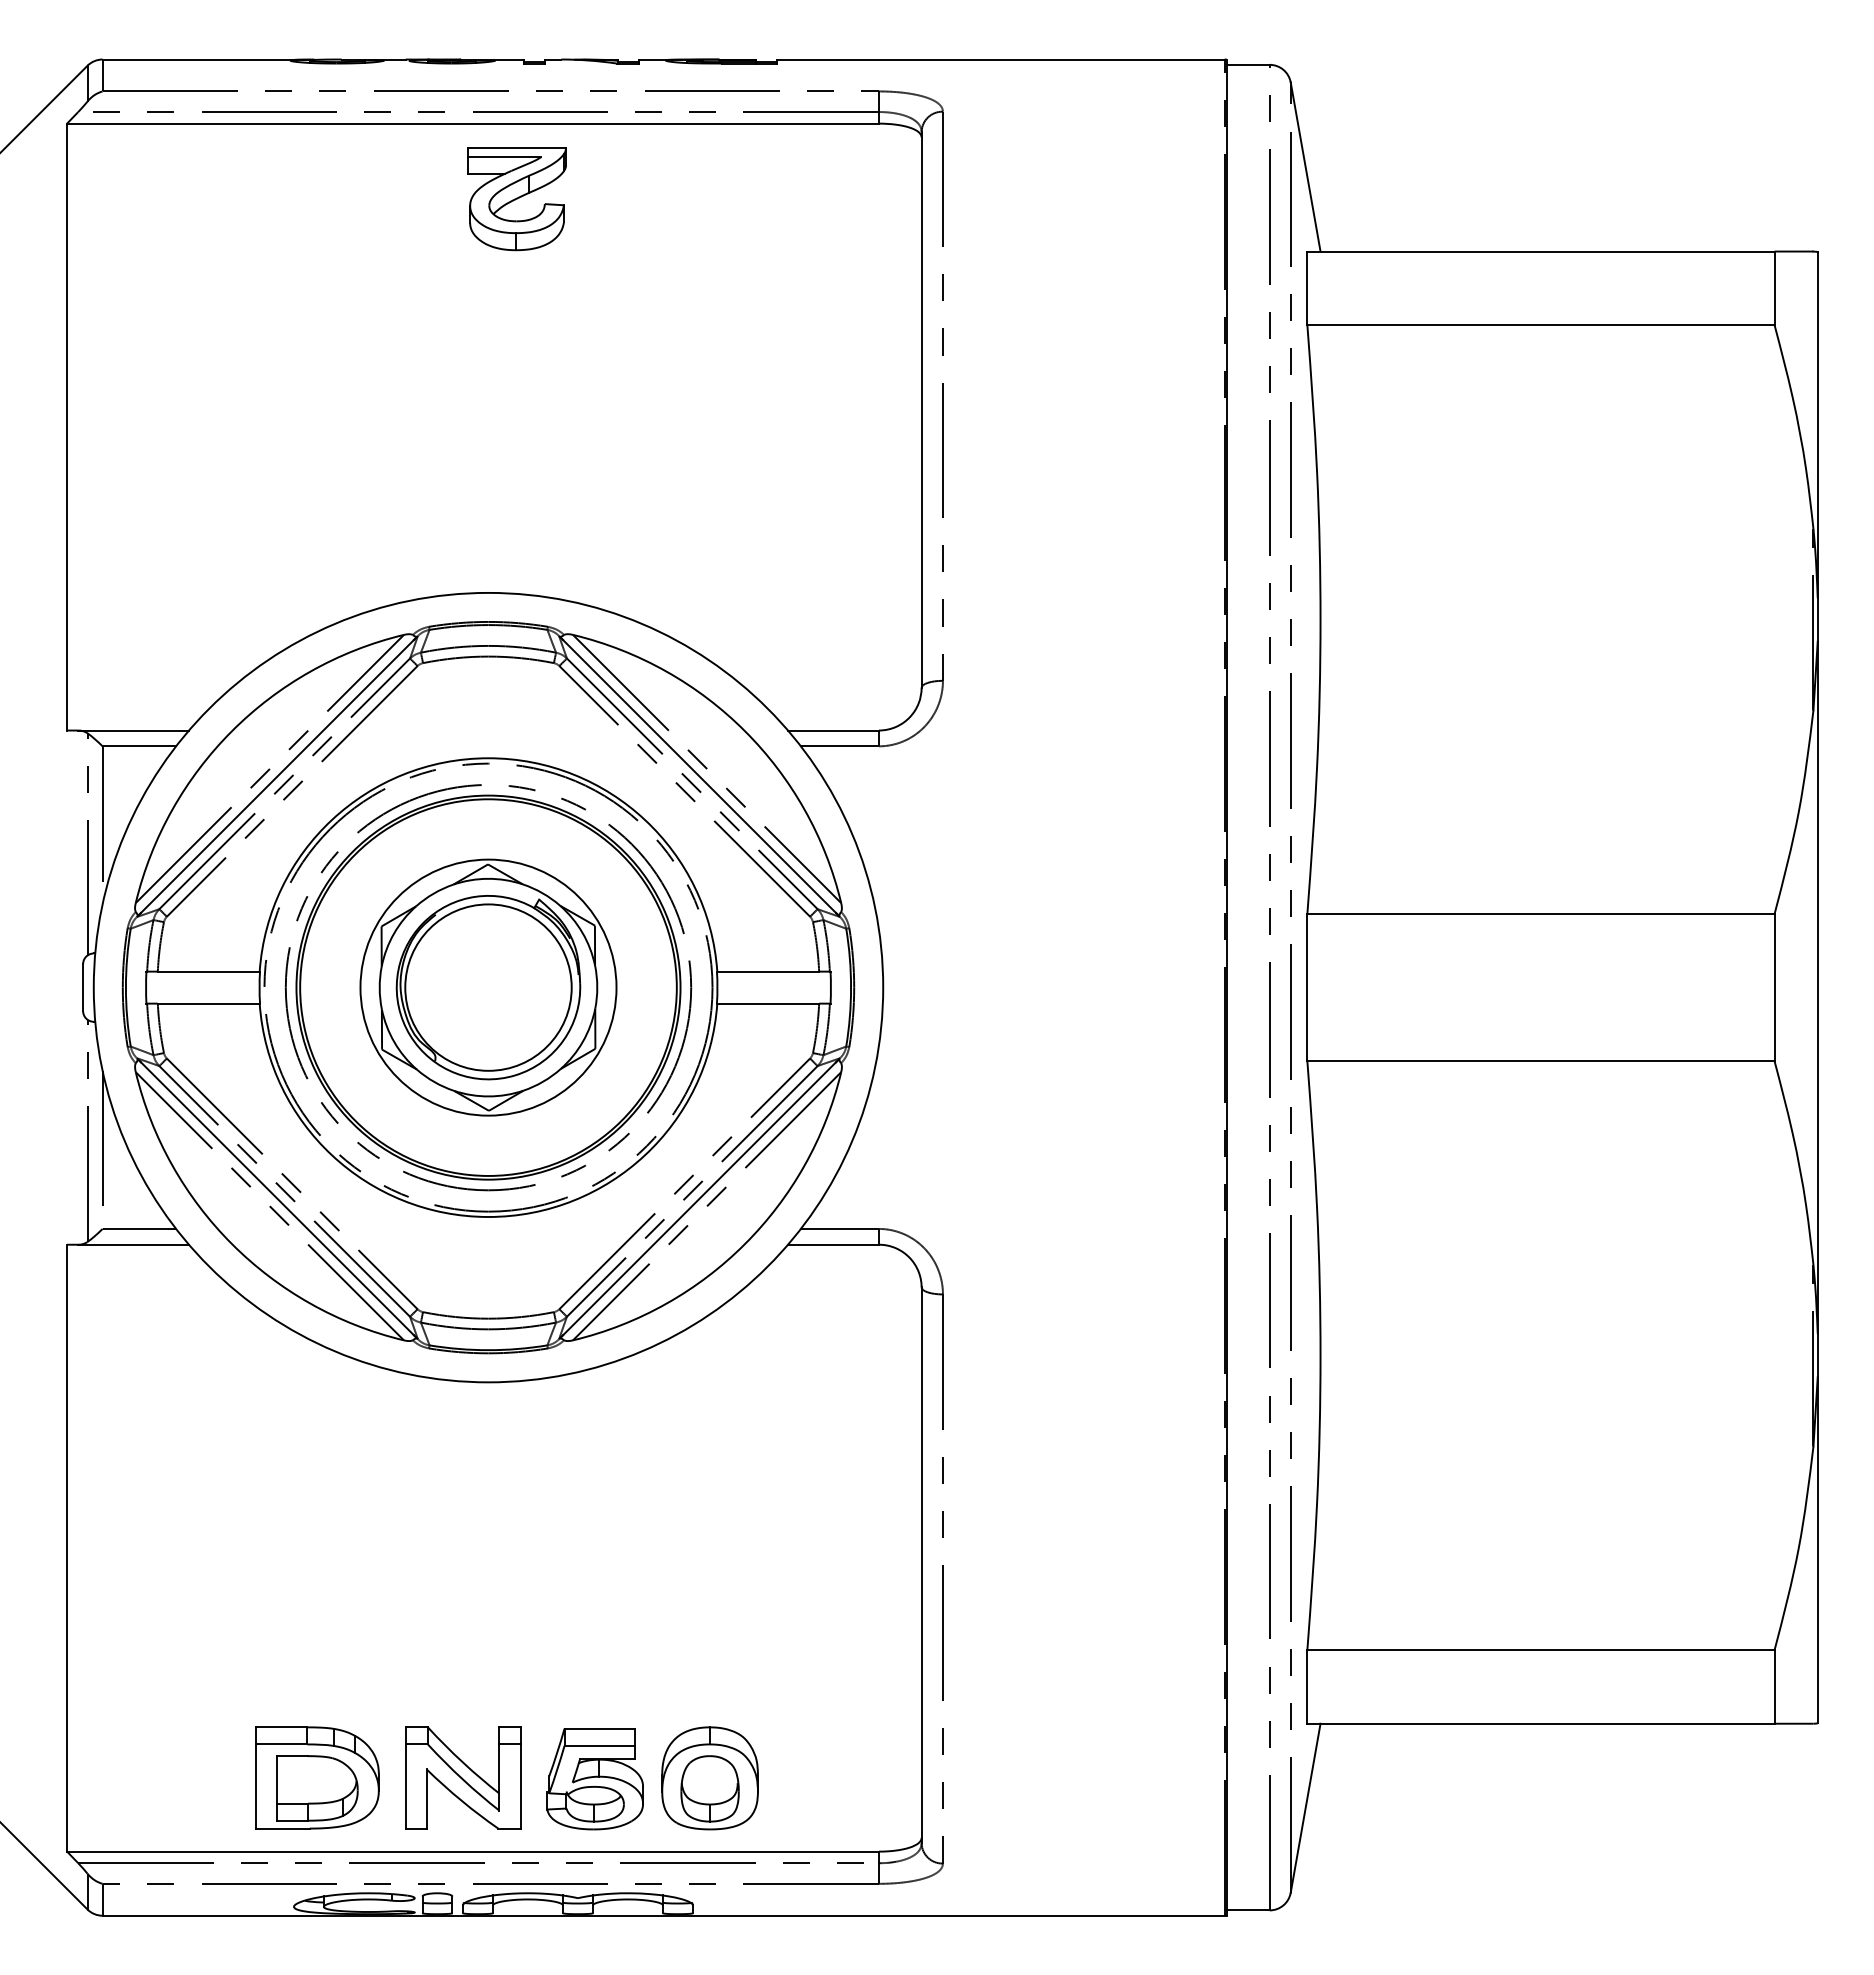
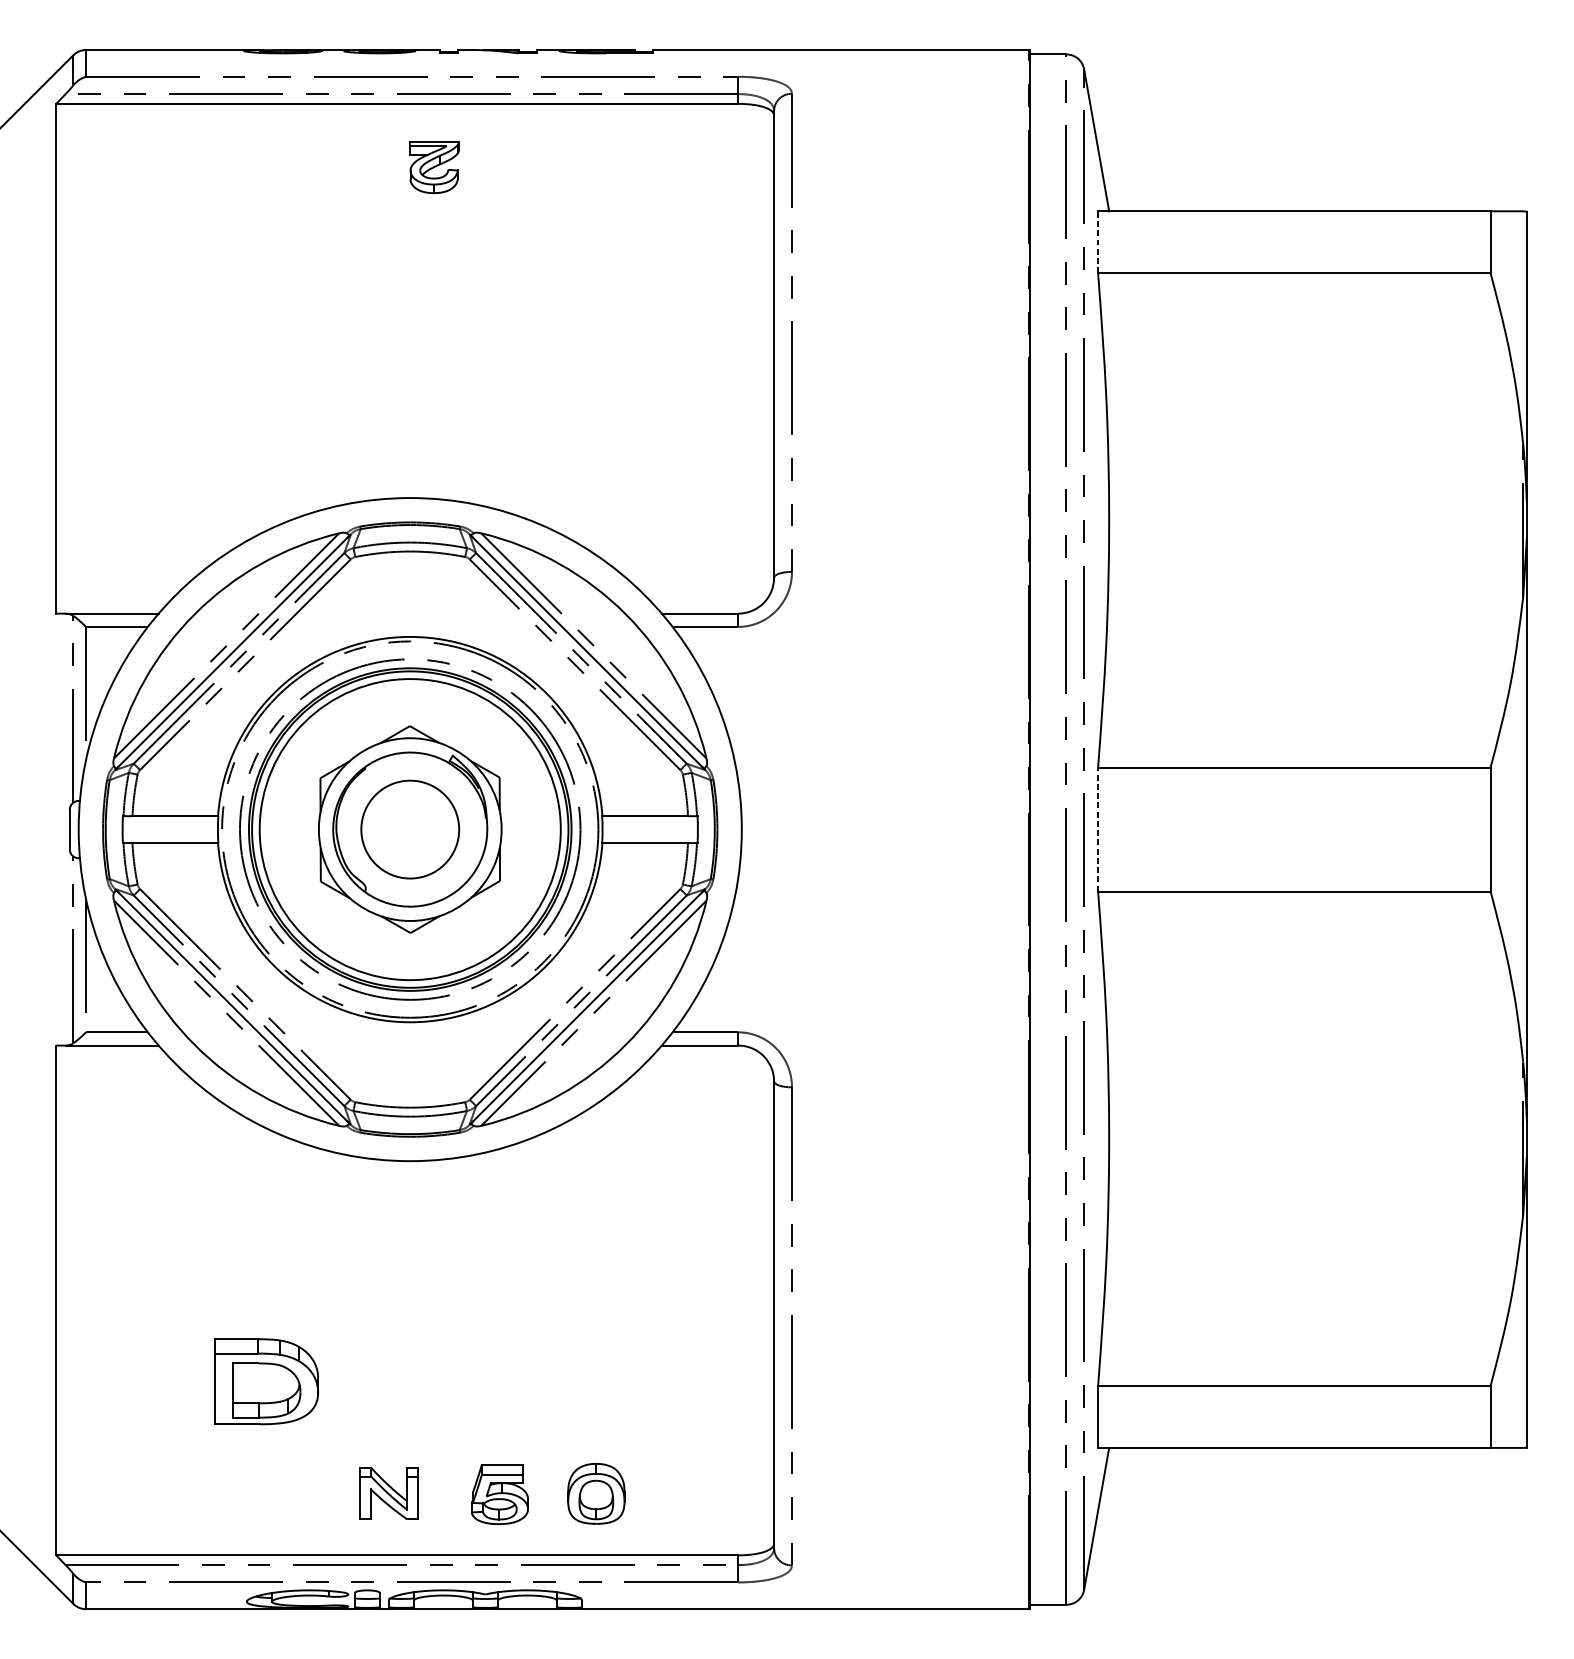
part: (516, 199) -> (433, 167), size x0.6
line: (1307, 288) -> (1098, 242), solid -> dashed
circle: (488, 987) -> (410, 829), size x0.7
circle: (488, 987) -> (410, 829), size x1.4
line: (1307, 987) -> (1098, 829), solid -> dashed
part: (317, 1777) -> (266, 1381), moved
part: (463, 1777) -> (389, 1493), size x0.6
part: (709, 1778) -> (595, 1493), size x0.7
part: (594, 1779) -> (499, 1494), size x0.7

